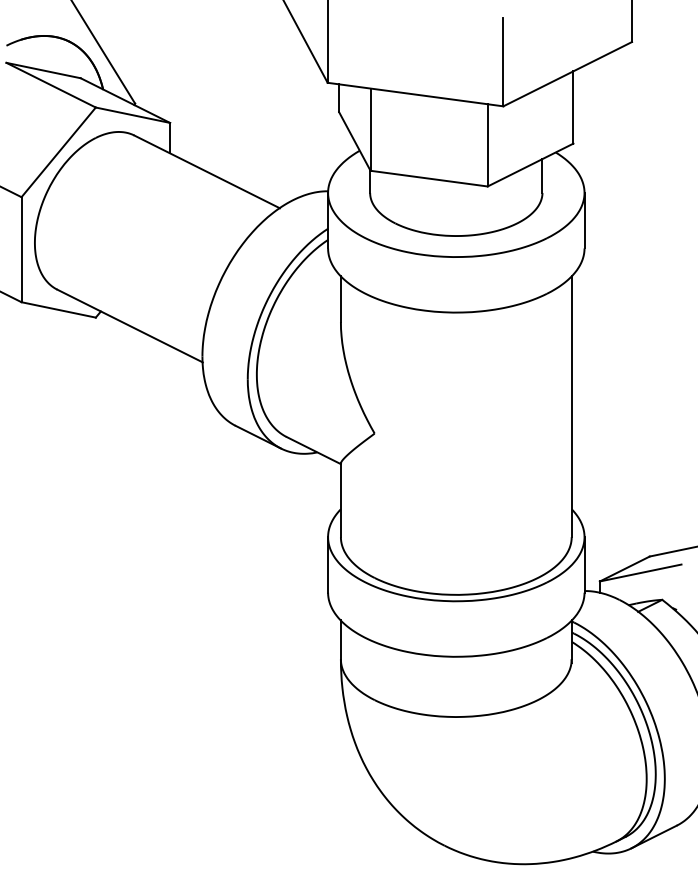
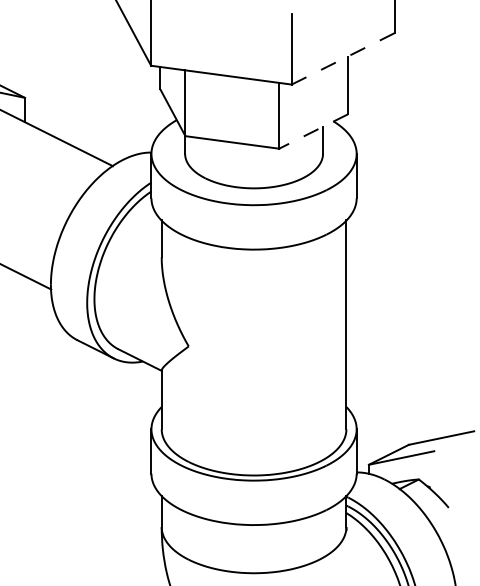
line: (567, 74) -> (343, 59), solid -> dashed
line: (530, 165) -> (313, 131), solid -> dashed

